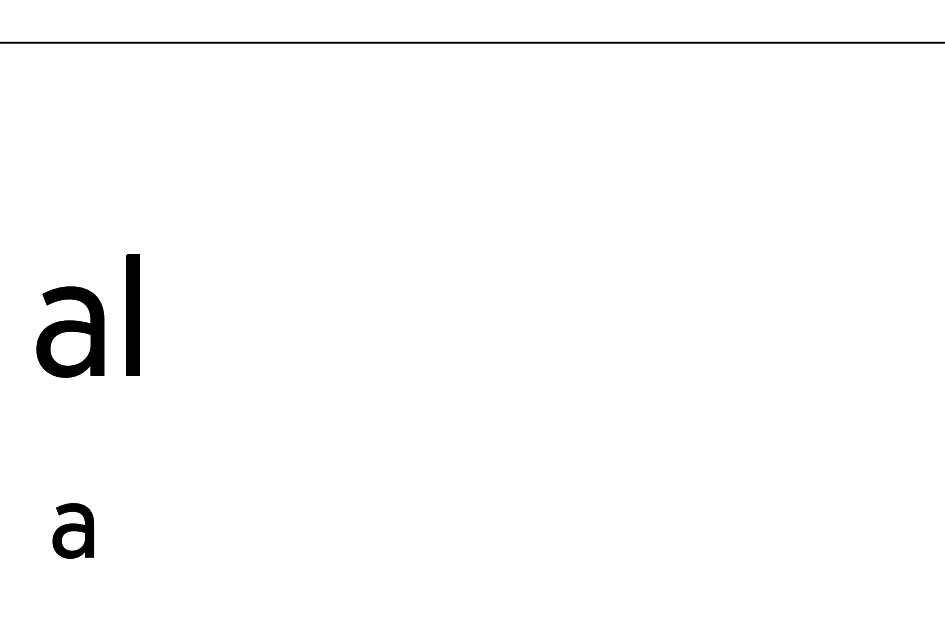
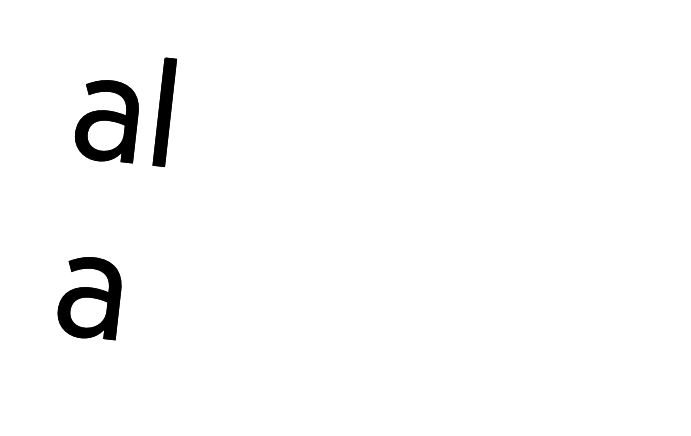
part: (73, 530) -> (90, 297), size x1.67

